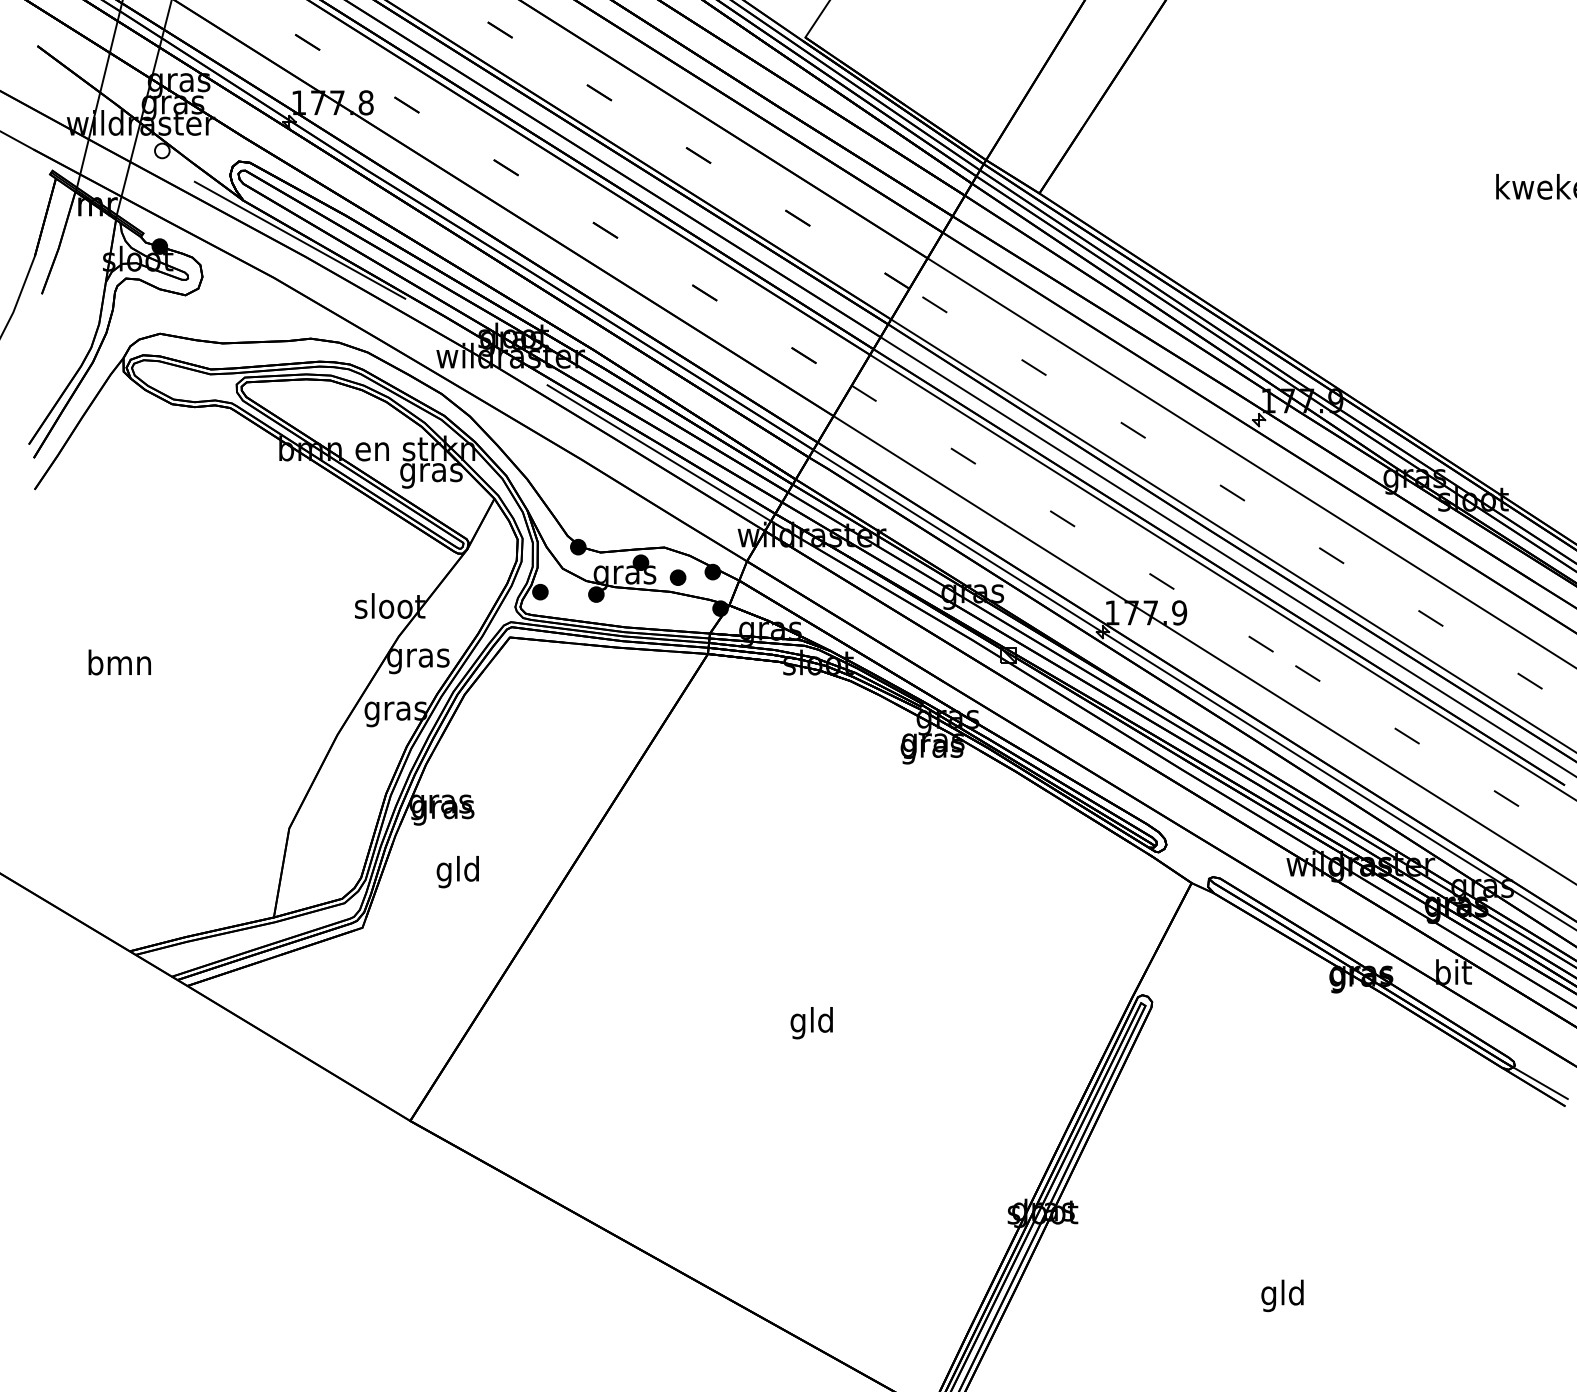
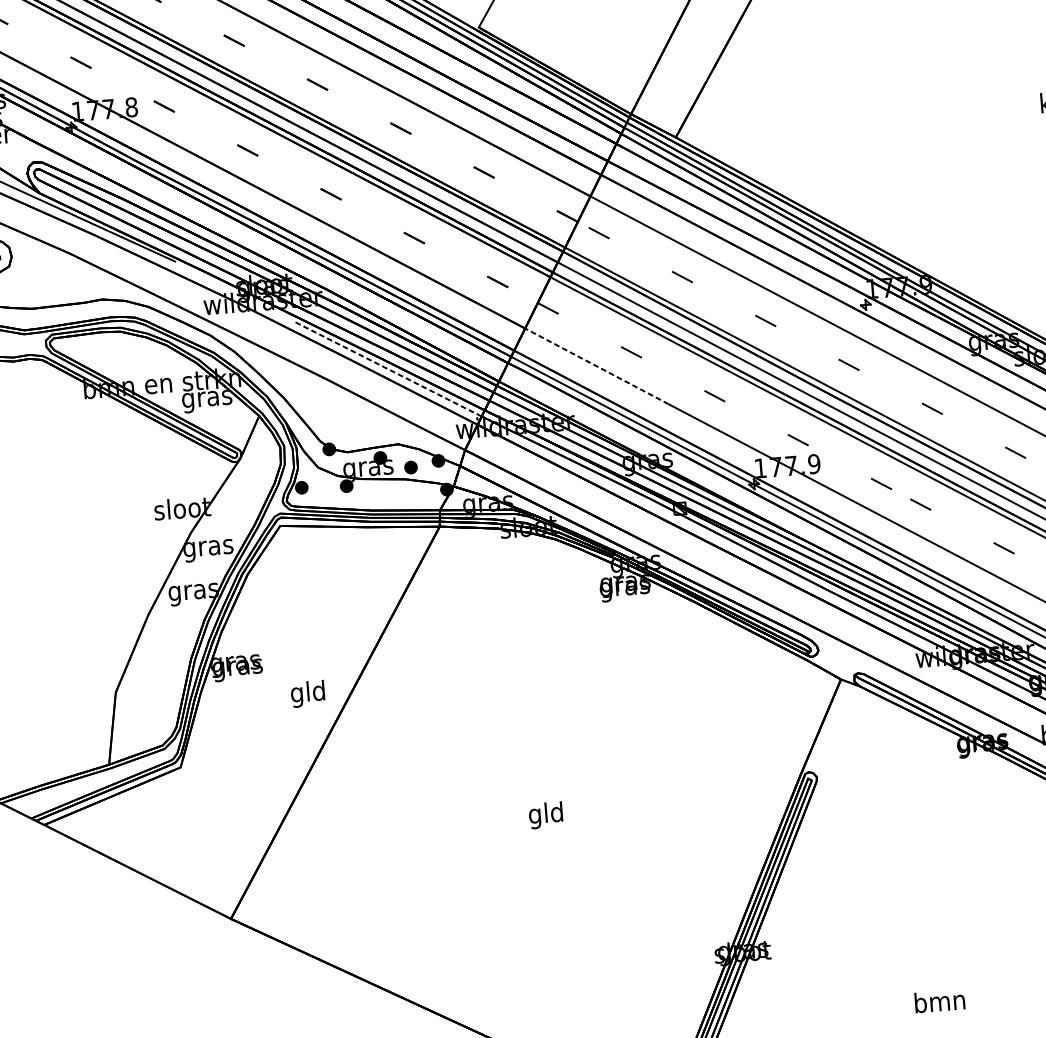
line: (659, 453) -> (388, 369), solid -> dashed
line: (918, 469) -> (596, 365), solid -> dashed
text: (457, 872) -> (307, 694), moved
text: (1283, 1295) -> (940, 1003), gld -> bmn

